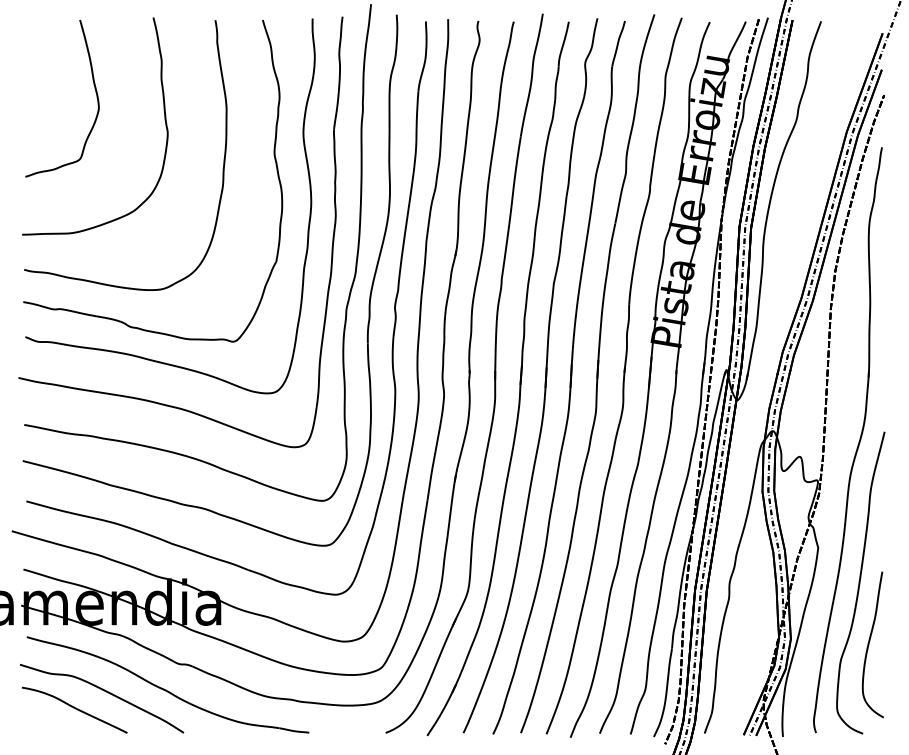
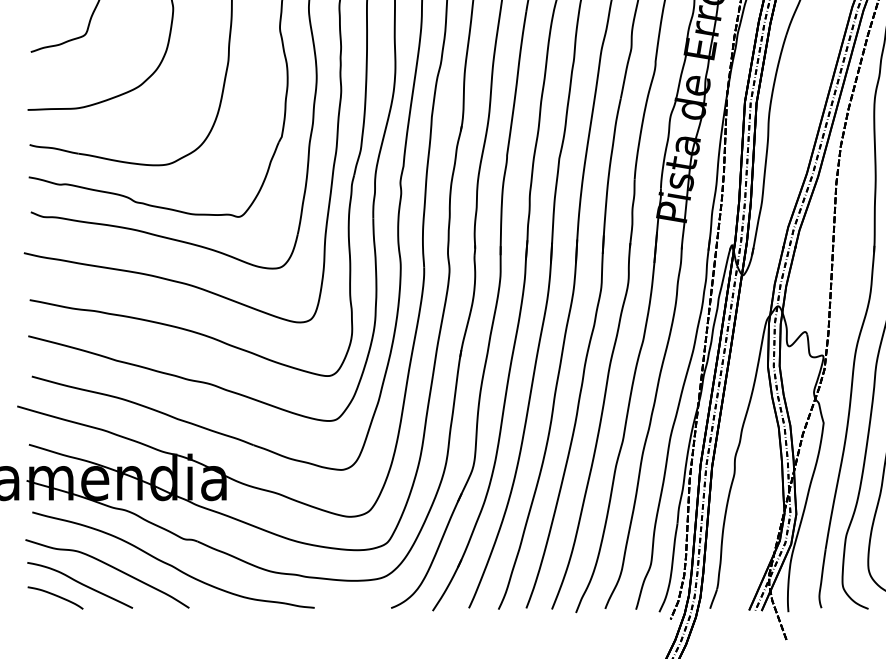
curve: (50, 721) -> (55, 596), added

